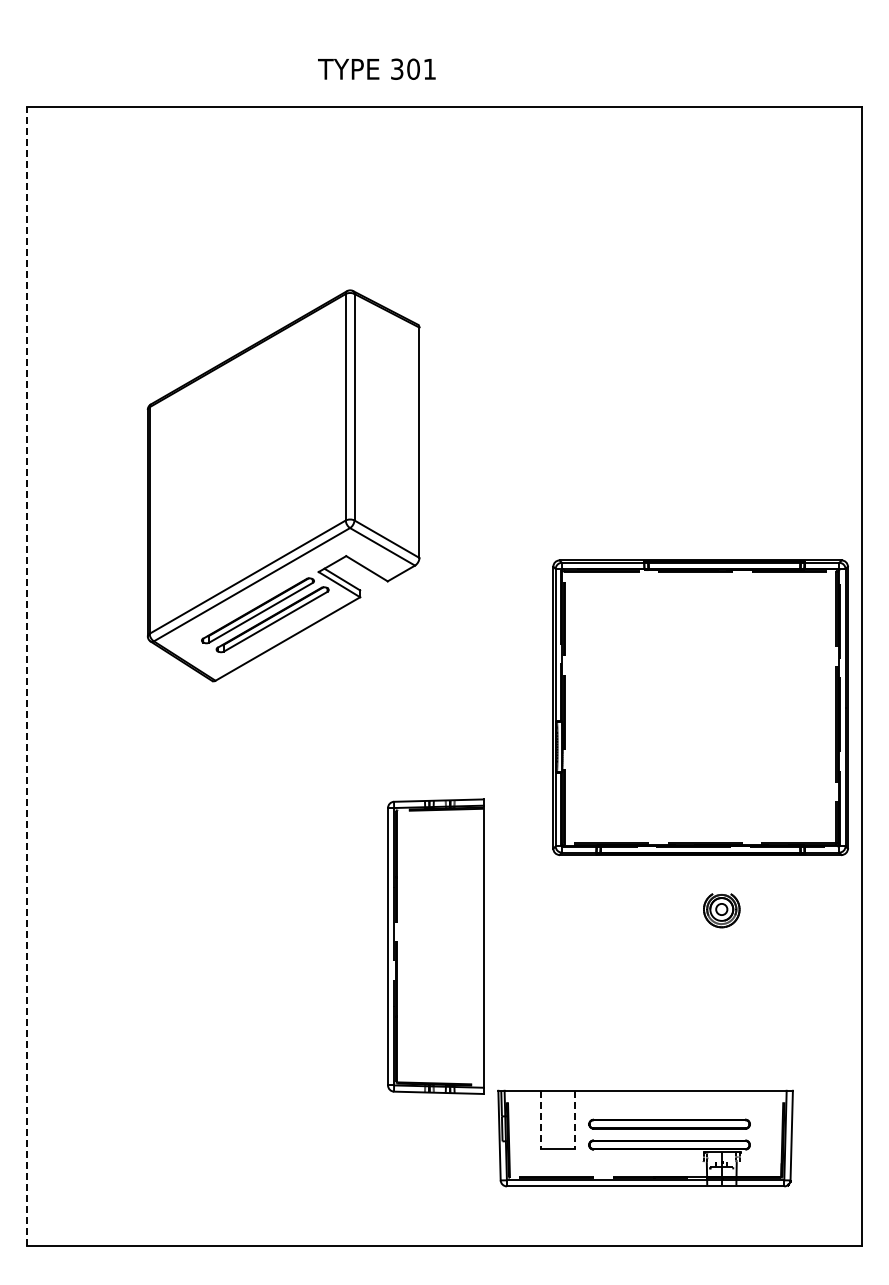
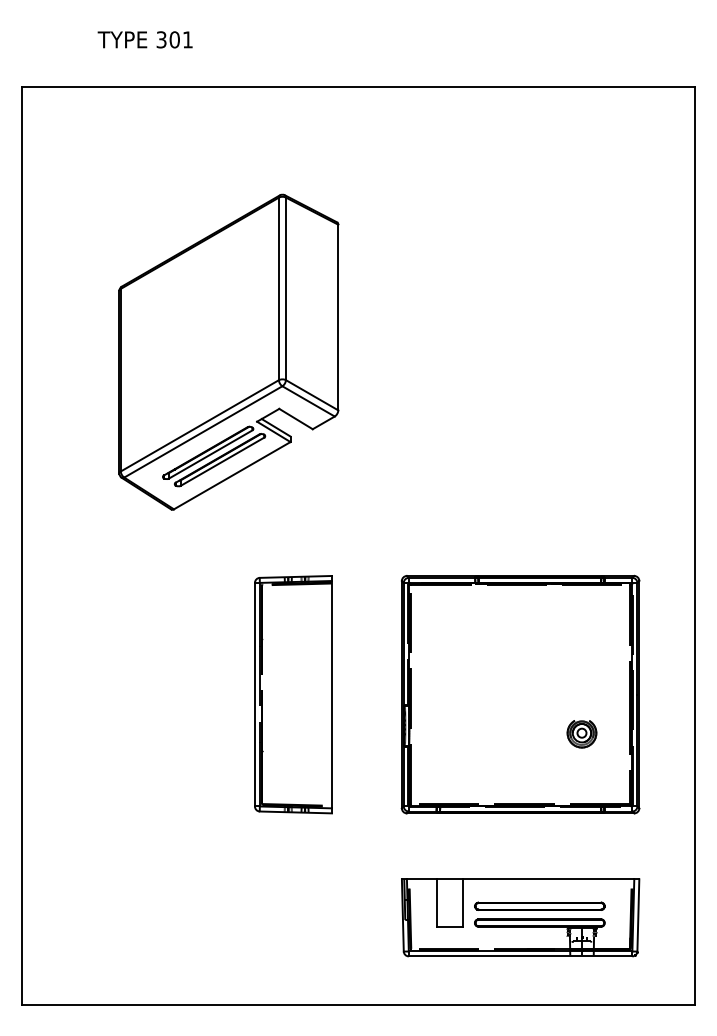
text: (376, 68) -> (144, 39), moved
part: (283, 485) -> (228, 351), moved
line: (26, 676) -> (21, 545), dashed -> solid
part: (700, 707) -> (520, 694), moved
part: (435, 946) -> (293, 694), moved
line: (541, 1120) -> (436, 903), dashed -> solid
line: (574, 1120) -> (463, 903), dashed -> solid

